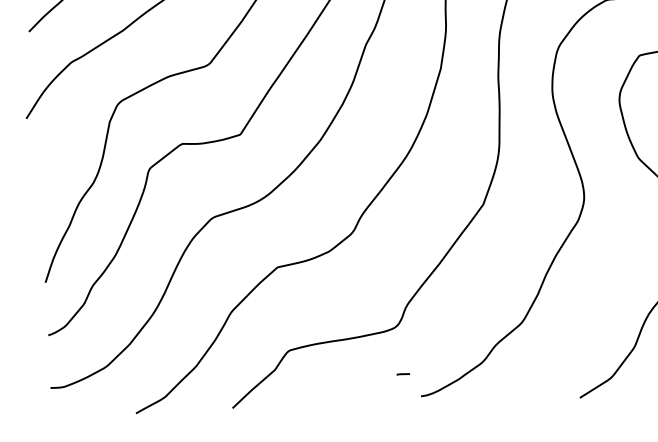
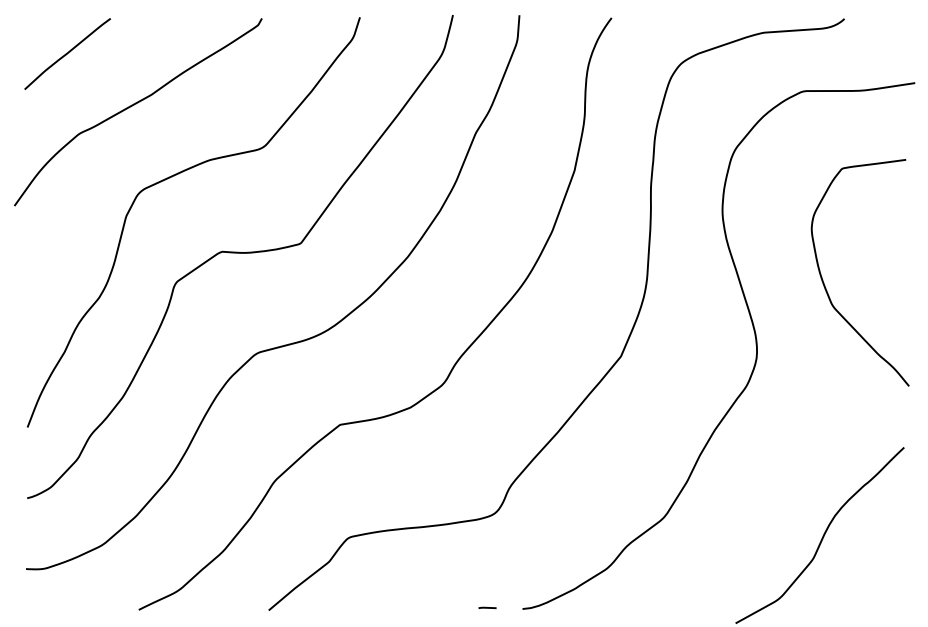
line: (403, 373) -> (487, 607), moved

